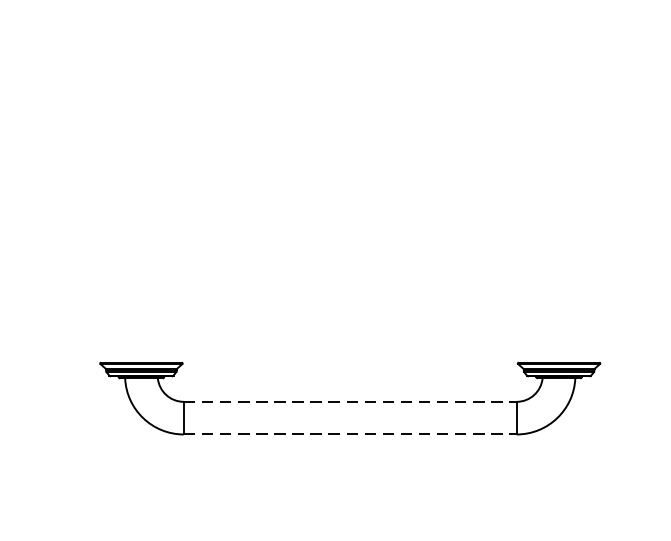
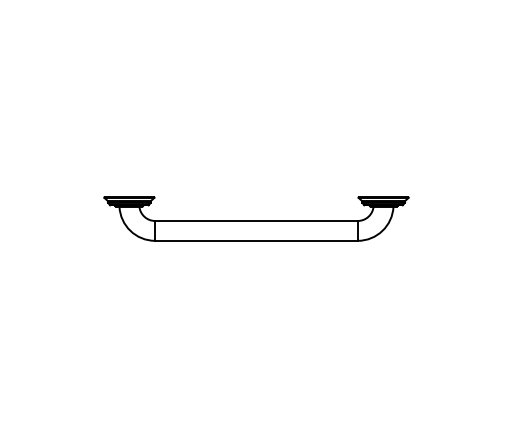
line: (350, 401) -> (256, 220), dashed -> solid
line: (350, 433) -> (256, 240), dashed -> solid

